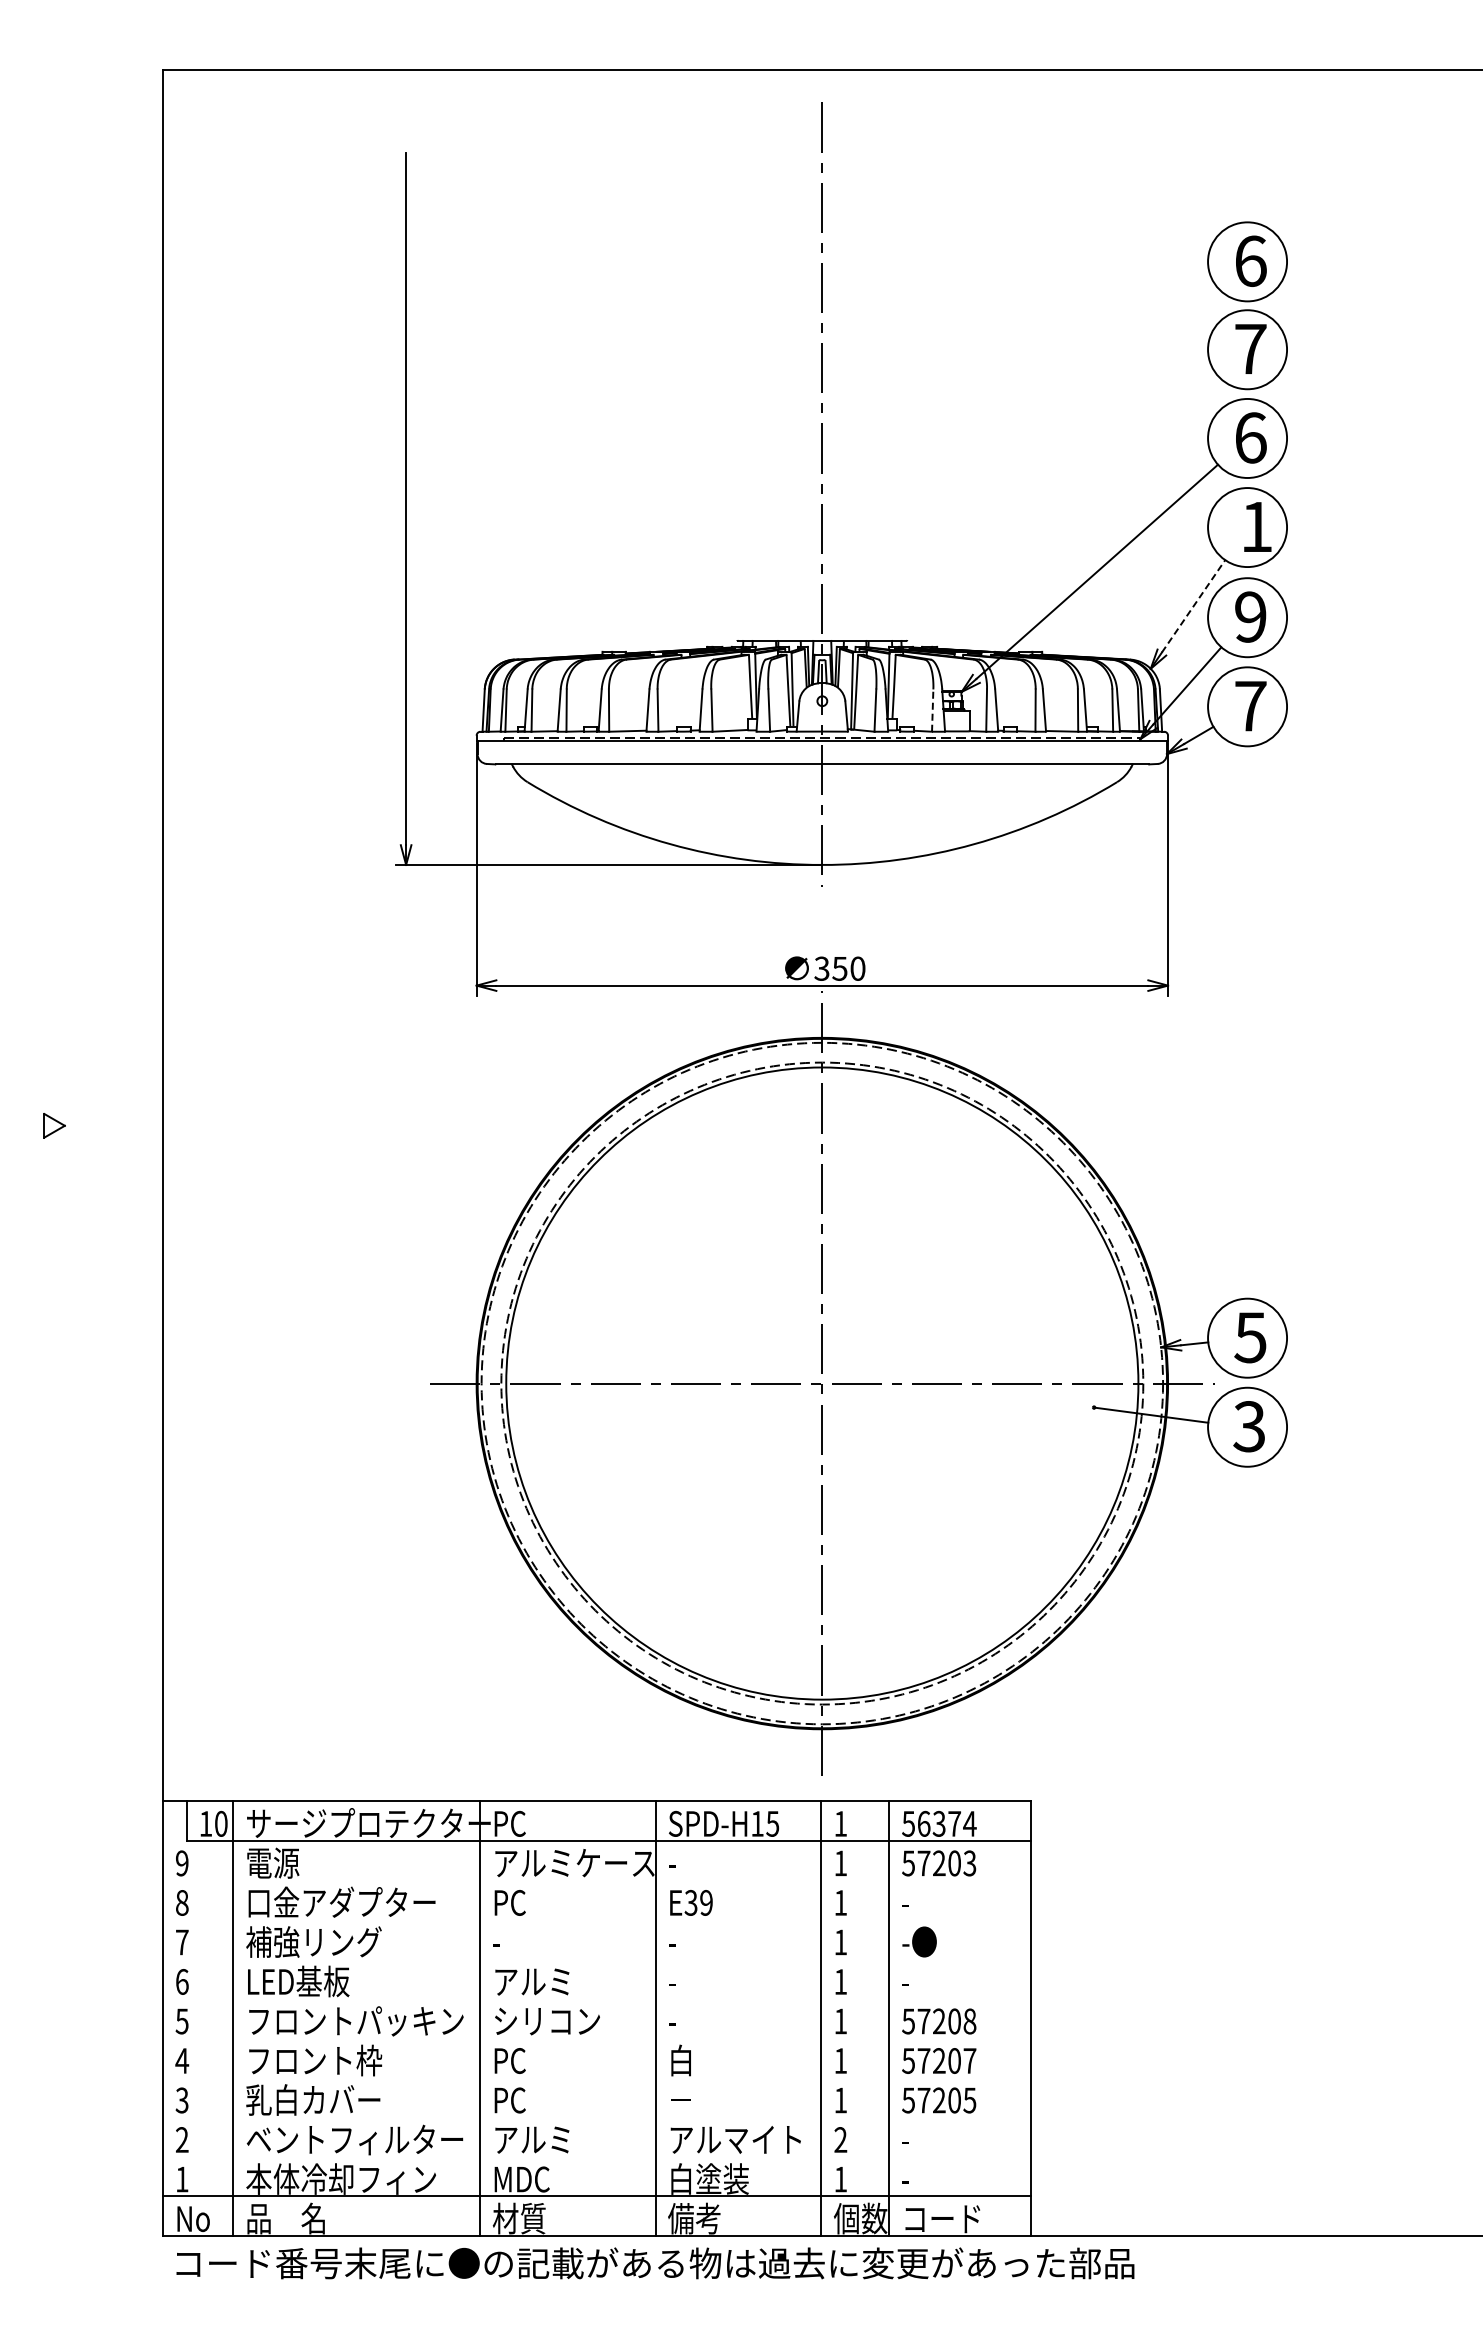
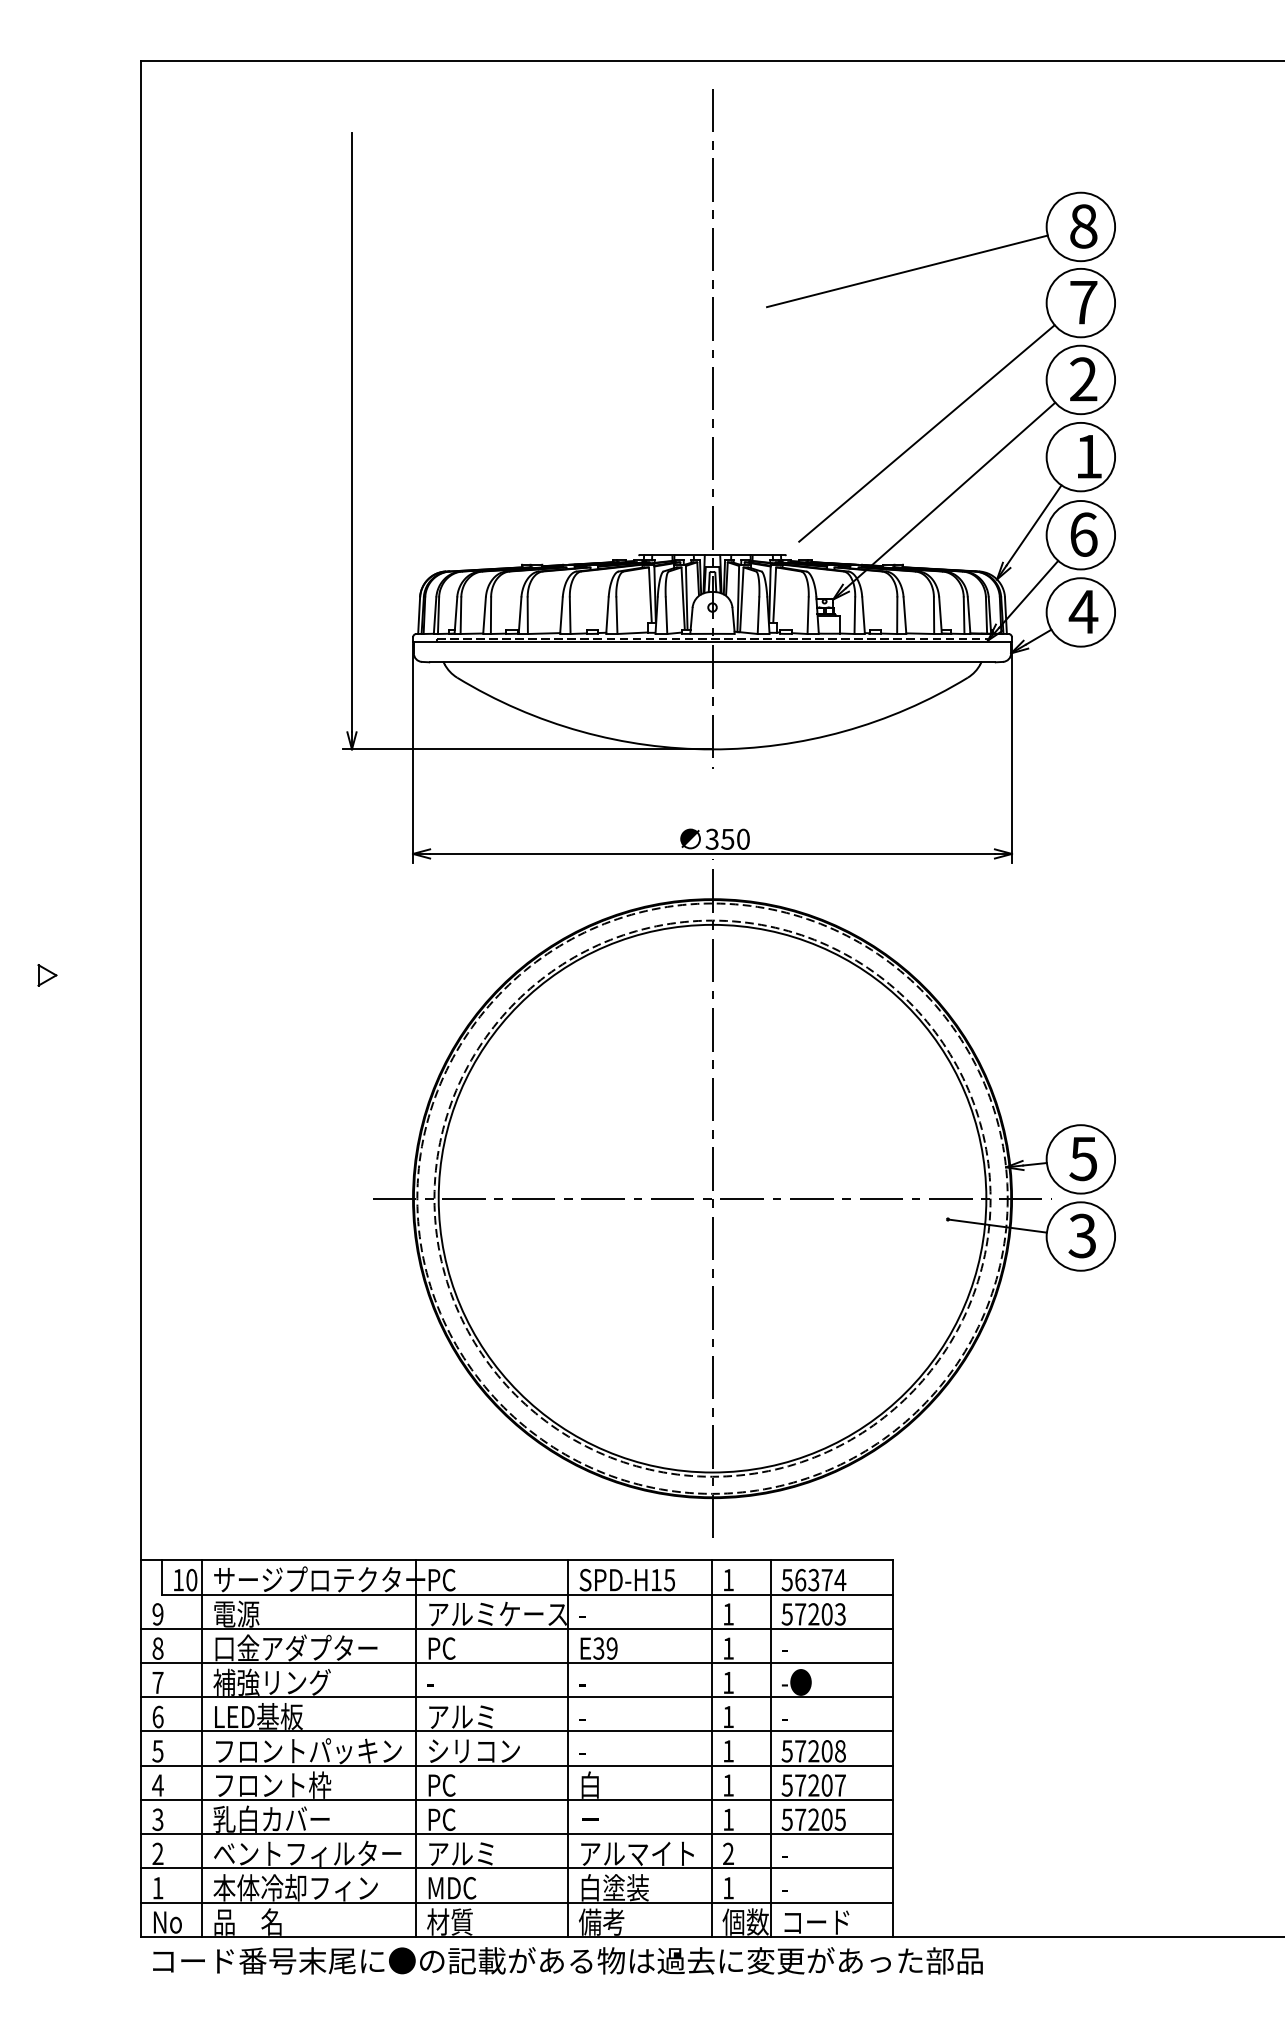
text: (1250, 260) -> (1083, 225), 6 -> 8
line: (1047, 312) -> (907, 270), added
text: (1250, 437) -> (1083, 379), 6 -> 2
line: (1069, 500) -> (926, 433), added
line: (1193, 606) -> (1034, 525), dashed -> solid
text: (1250, 616) -> (1083, 534), 9 -> 6
text: (1250, 706) -> (1083, 612), 7 -> 4
line: (932, 710) -> (807, 615), dashed -> solid
line: (596, 1880) -> (516, 1629), added
line: (596, 1919) -> (516, 1662), added
line: (596, 1959) -> (516, 1697), added
line: (596, 1998) -> (516, 1731), added
line: (596, 2038) -> (516, 1766), added
line: (596, 2077) -> (516, 1799), added
line: (596, 2117) -> (516, 1834), added
line: (596, 2156) -> (516, 1868), added

